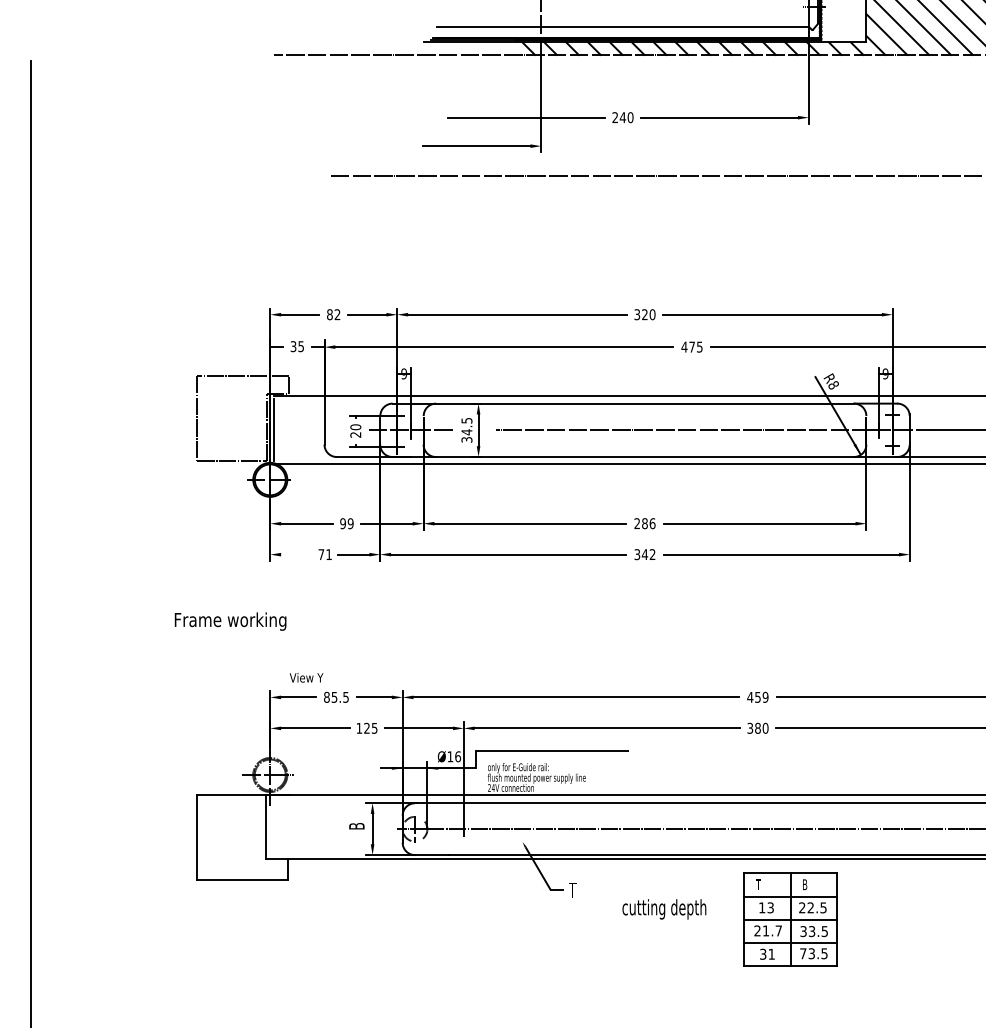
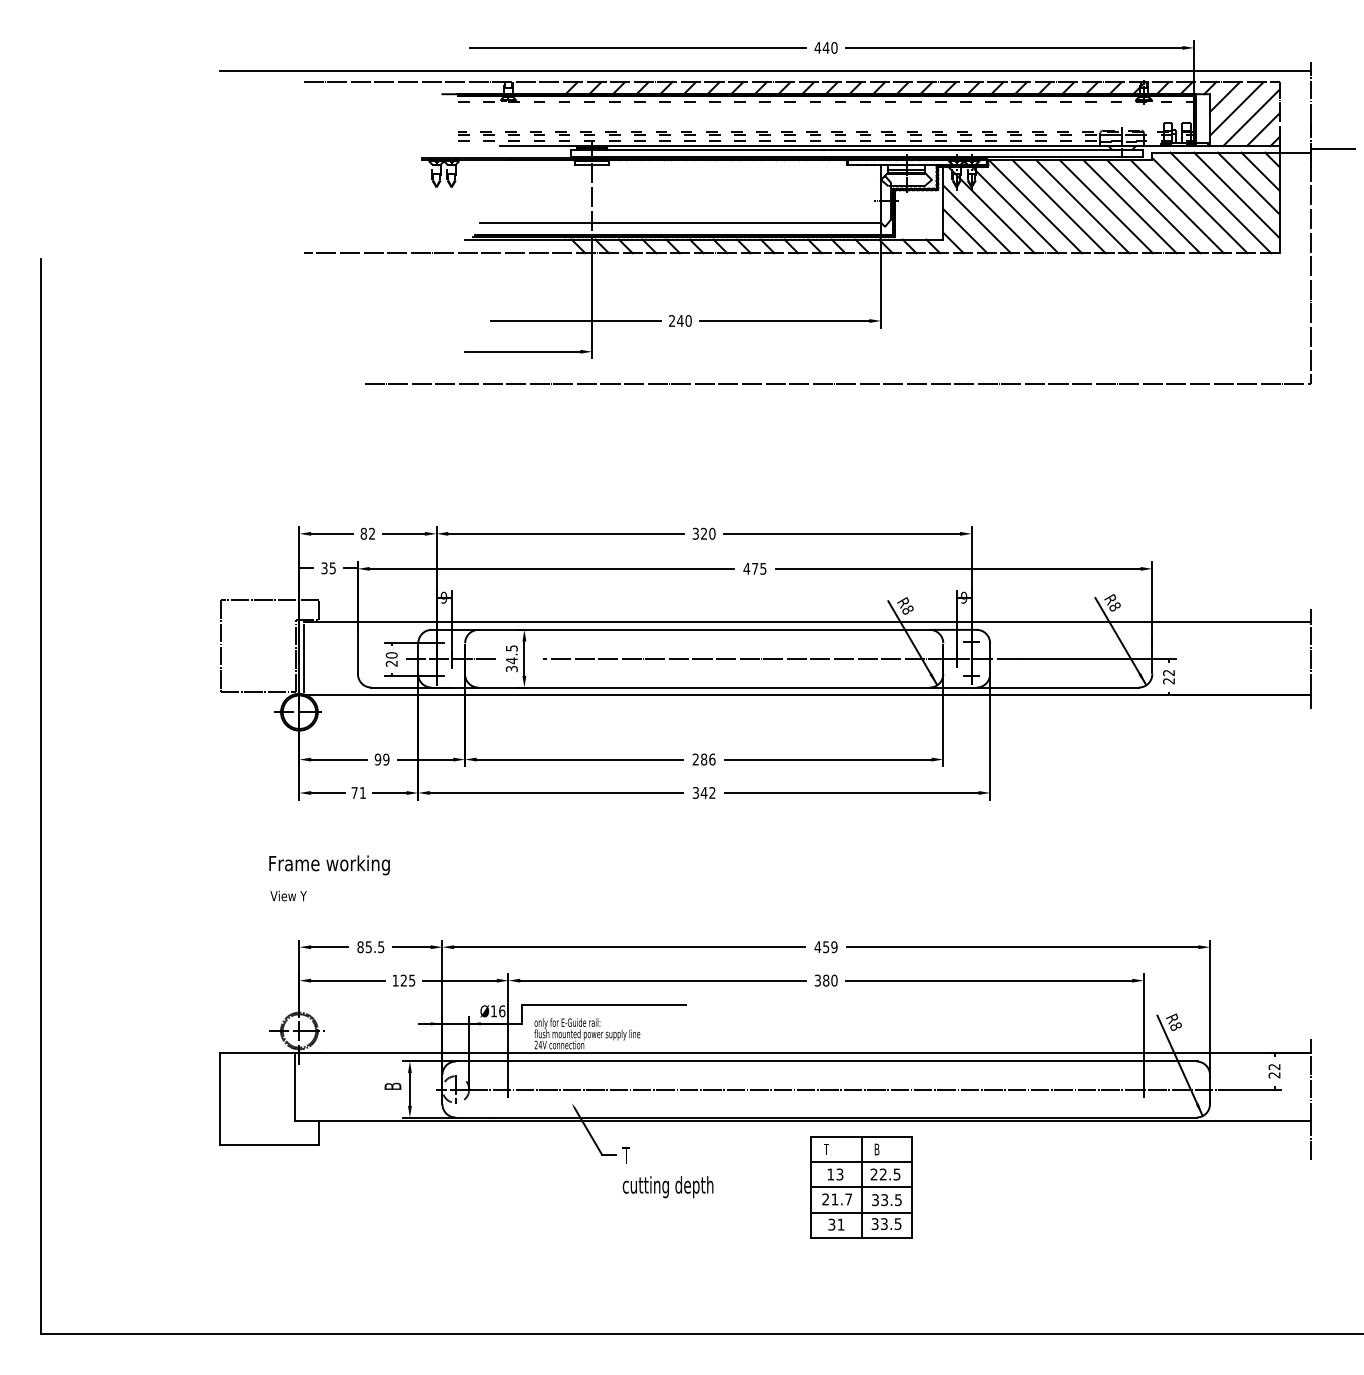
line: (297, 555) -> (328, 793), added
text: (230, 621) -> (329, 865), moved
text: (306, 677) -> (288, 895), moved
text: (663, 909) -> (667, 1187), moved
text: (802, 954) -> (874, 1224), 73.5 -> 33.5

